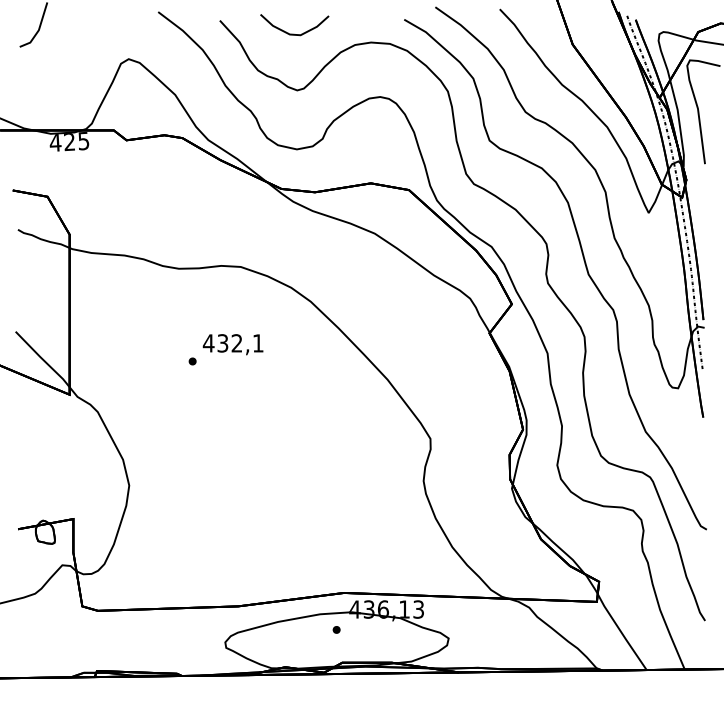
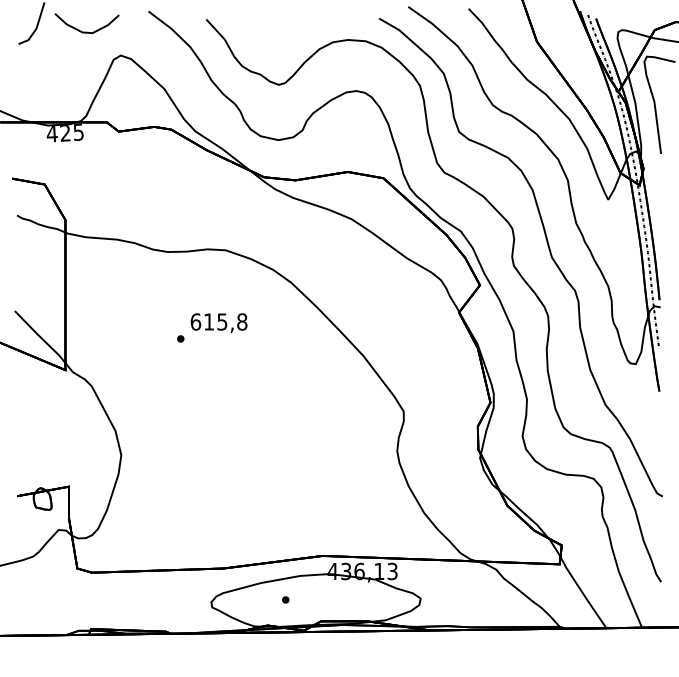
curve: (294, 33) -> (86, 31), moved
text: (232, 343) -> (218, 322), 432,1 -> 615,8
part: (336, 629) -> (285, 599), moved

